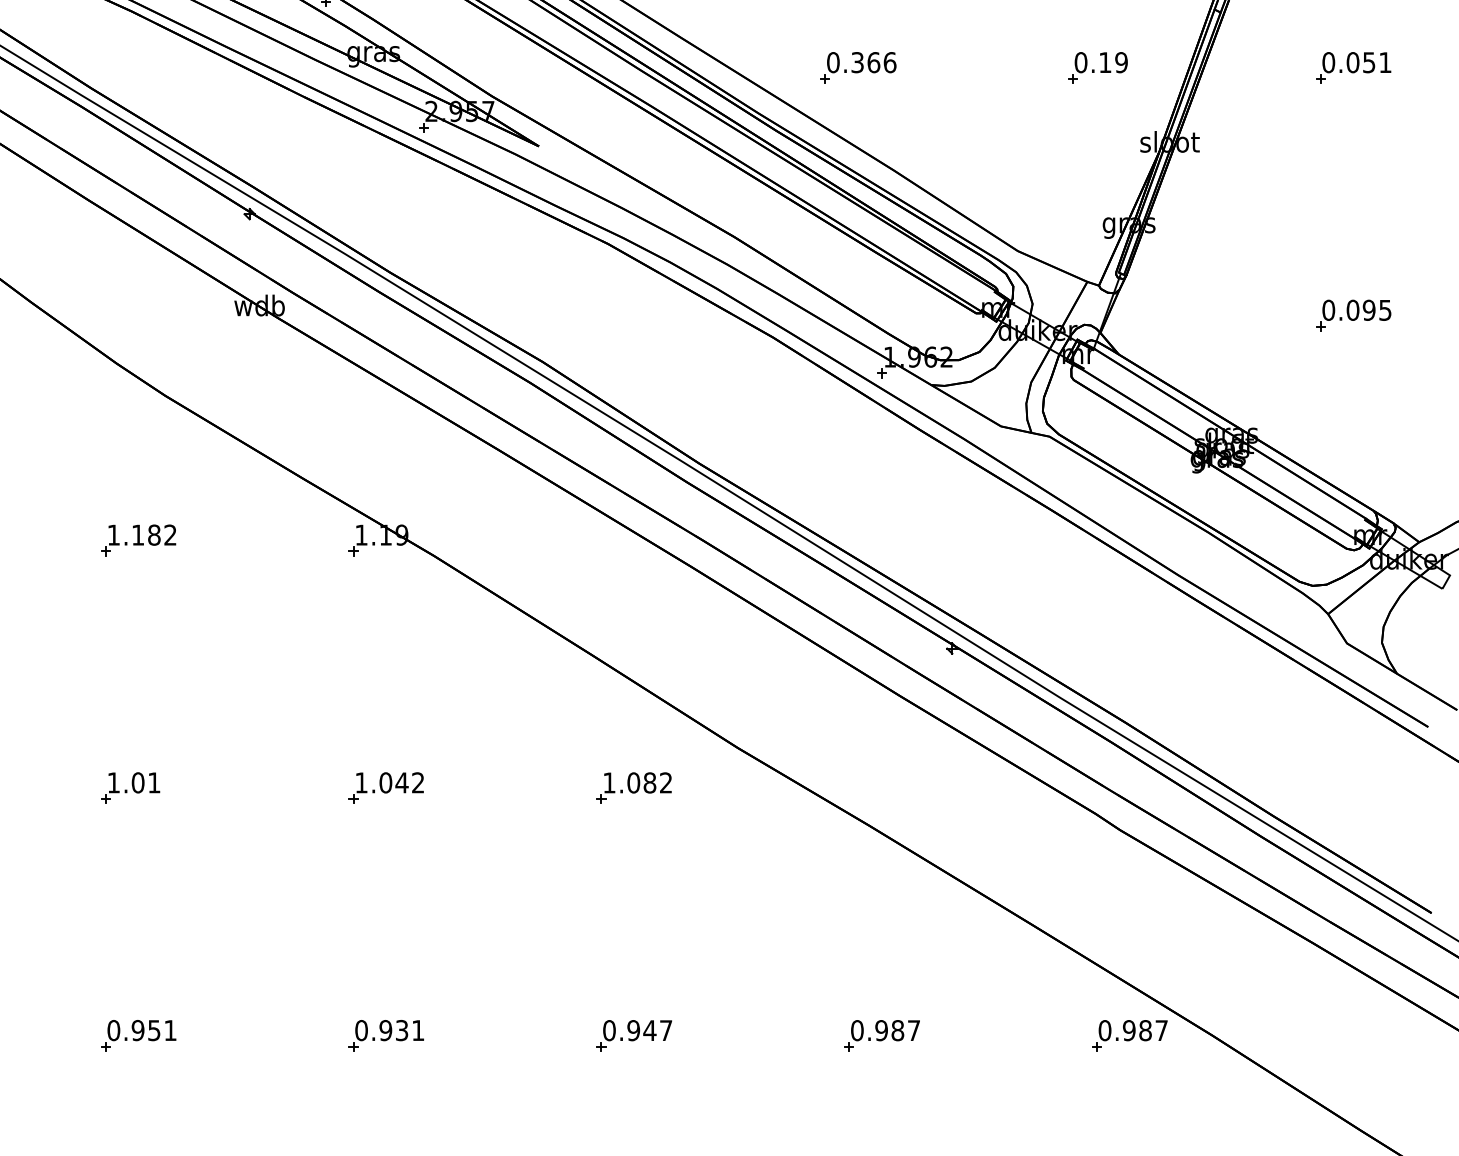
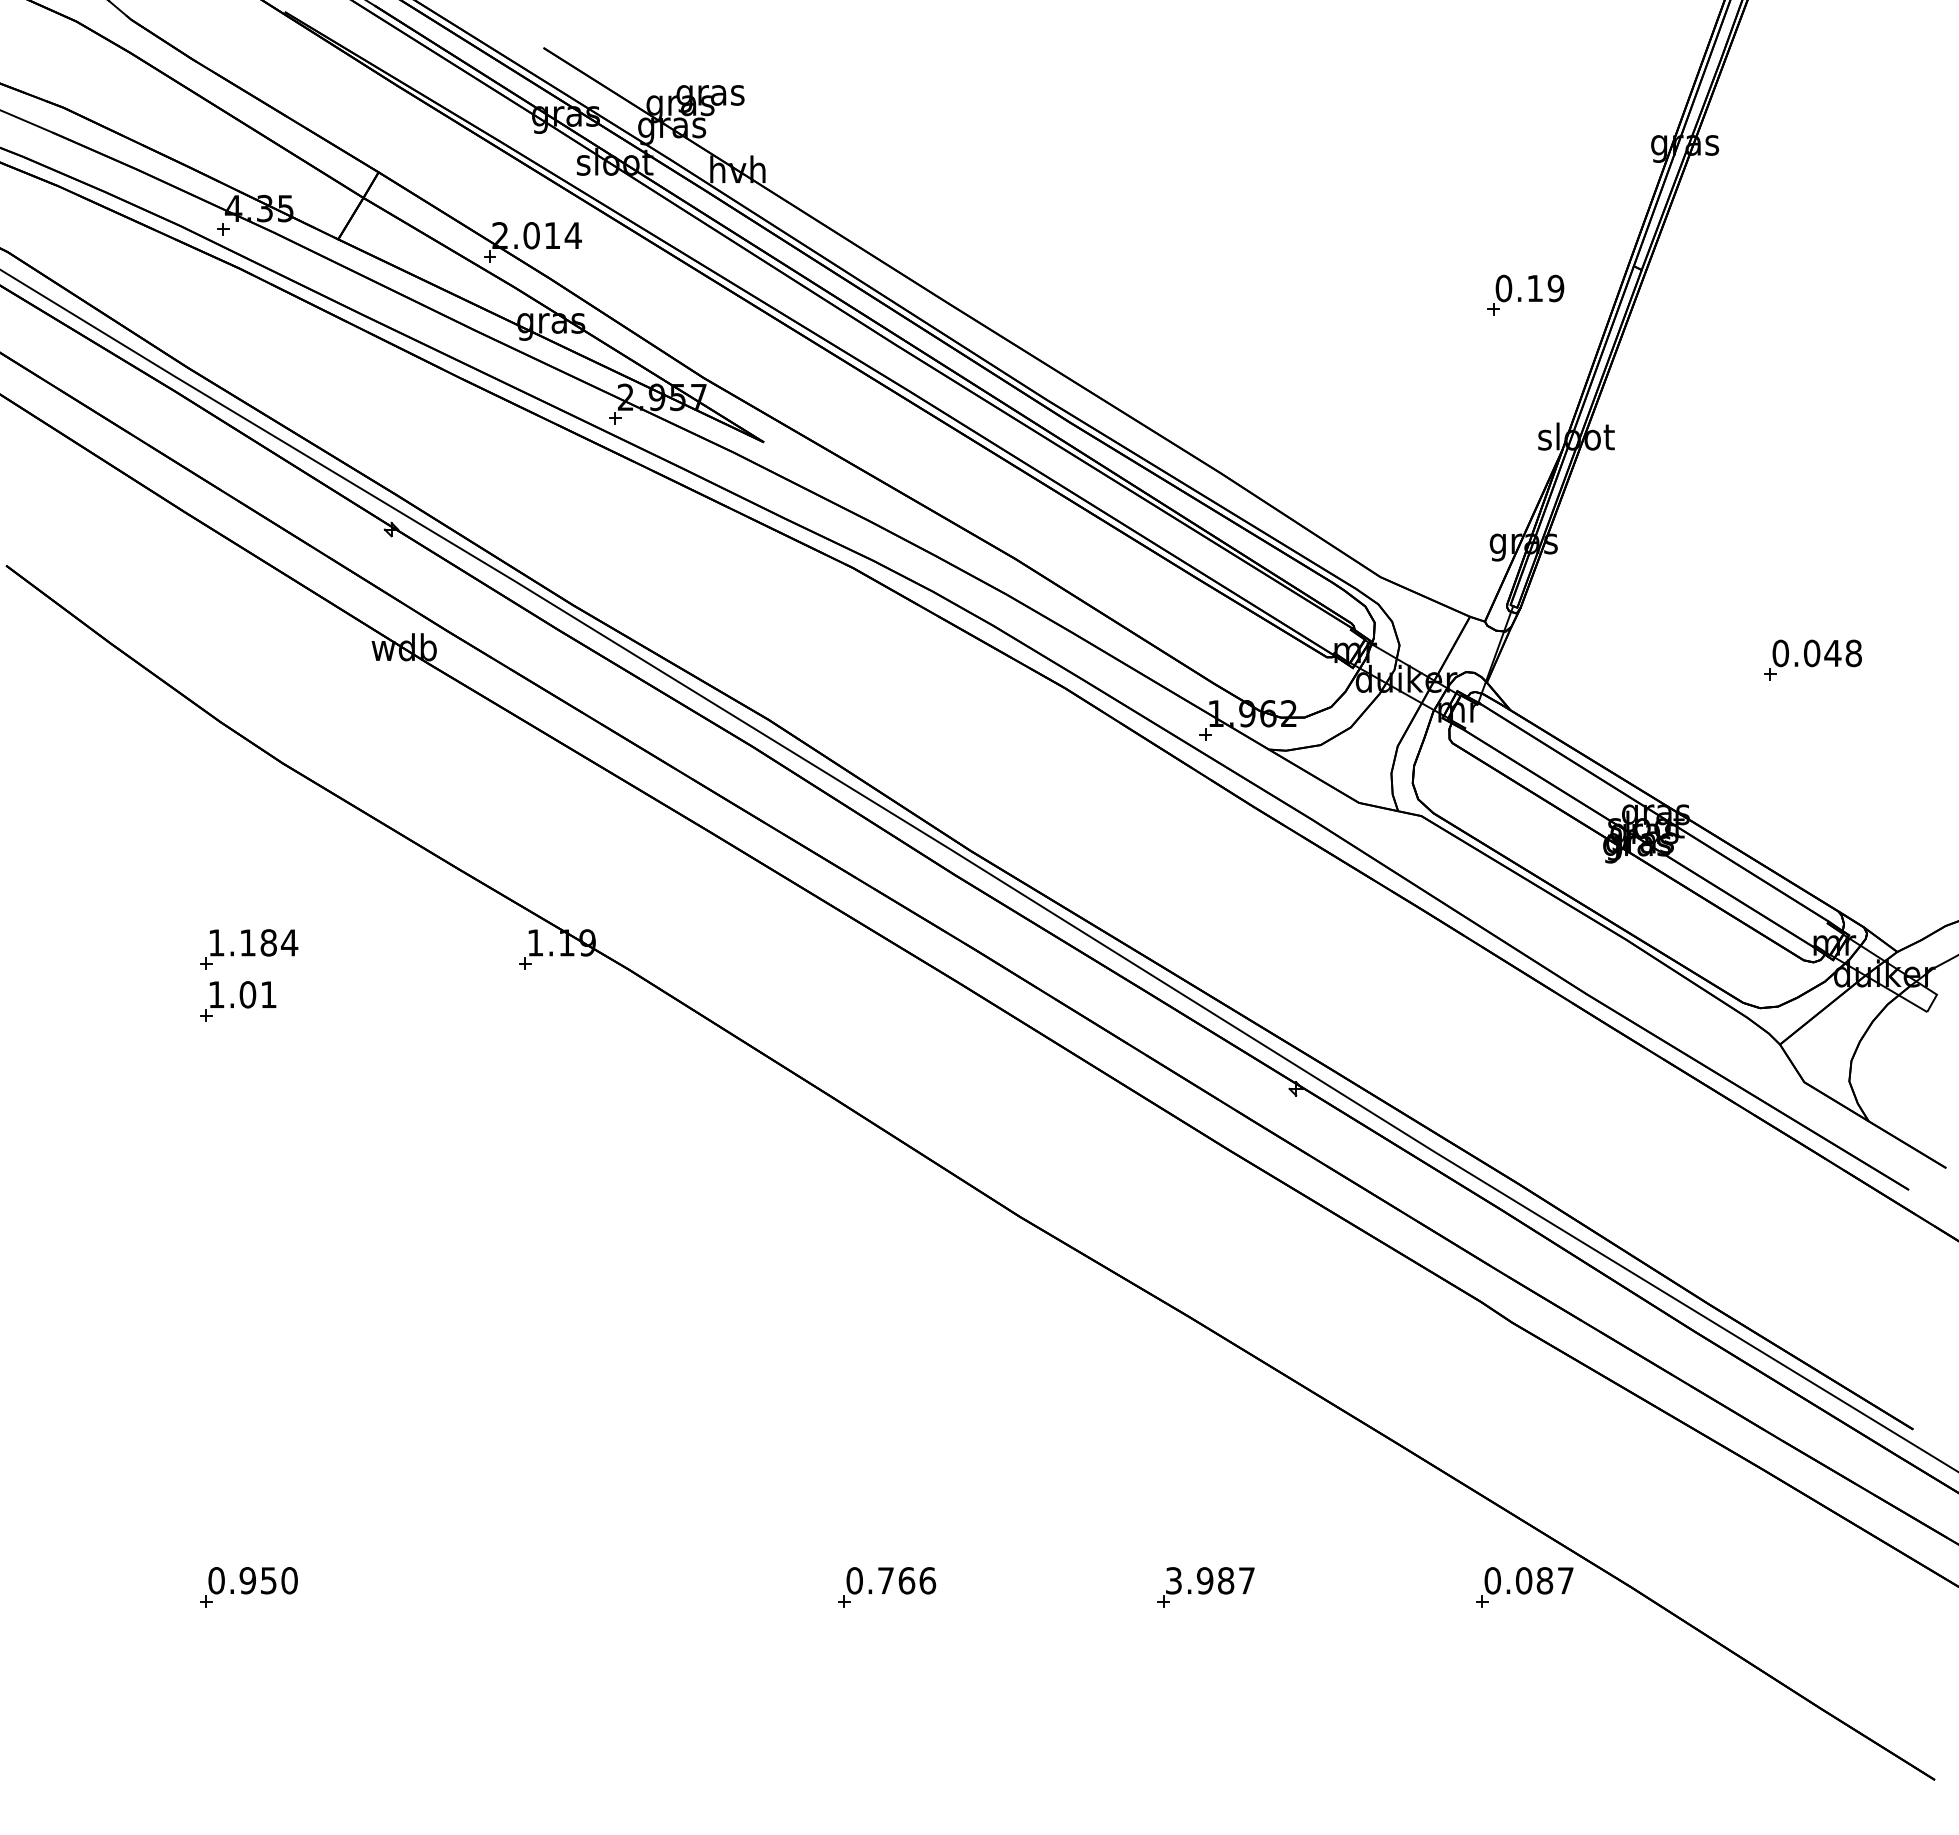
part: (858, 67) -> (1175, 340), removed
part: (1097, 67) -> (1525, 294), moved
part: (1353, 67) -> (1812, 340), removed
text: (1376, 310) -> (1842, 653), 0.095 -> 0.048
text: (170, 534) -> (289, 942), 1.182 -> 1.184
part: (130, 788) -> (238, 1001), moved
part: (386, 788) -> (567, 1268), removed
part: (634, 788) -> (886, 1268), removed
text: (170, 1030) -> (289, 1580), 0.951 -> 0.950
text: (649, 1030) -> (906, 1580), 0.947 -> 0.766
text: (857, 1030) -> (1173, 1580), 0.987 -> 3.987
text: (1128, 1030) -> (1523, 1580), 0.987 -> 0.087
part: (386, 1035) -> (567, 1587), removed

